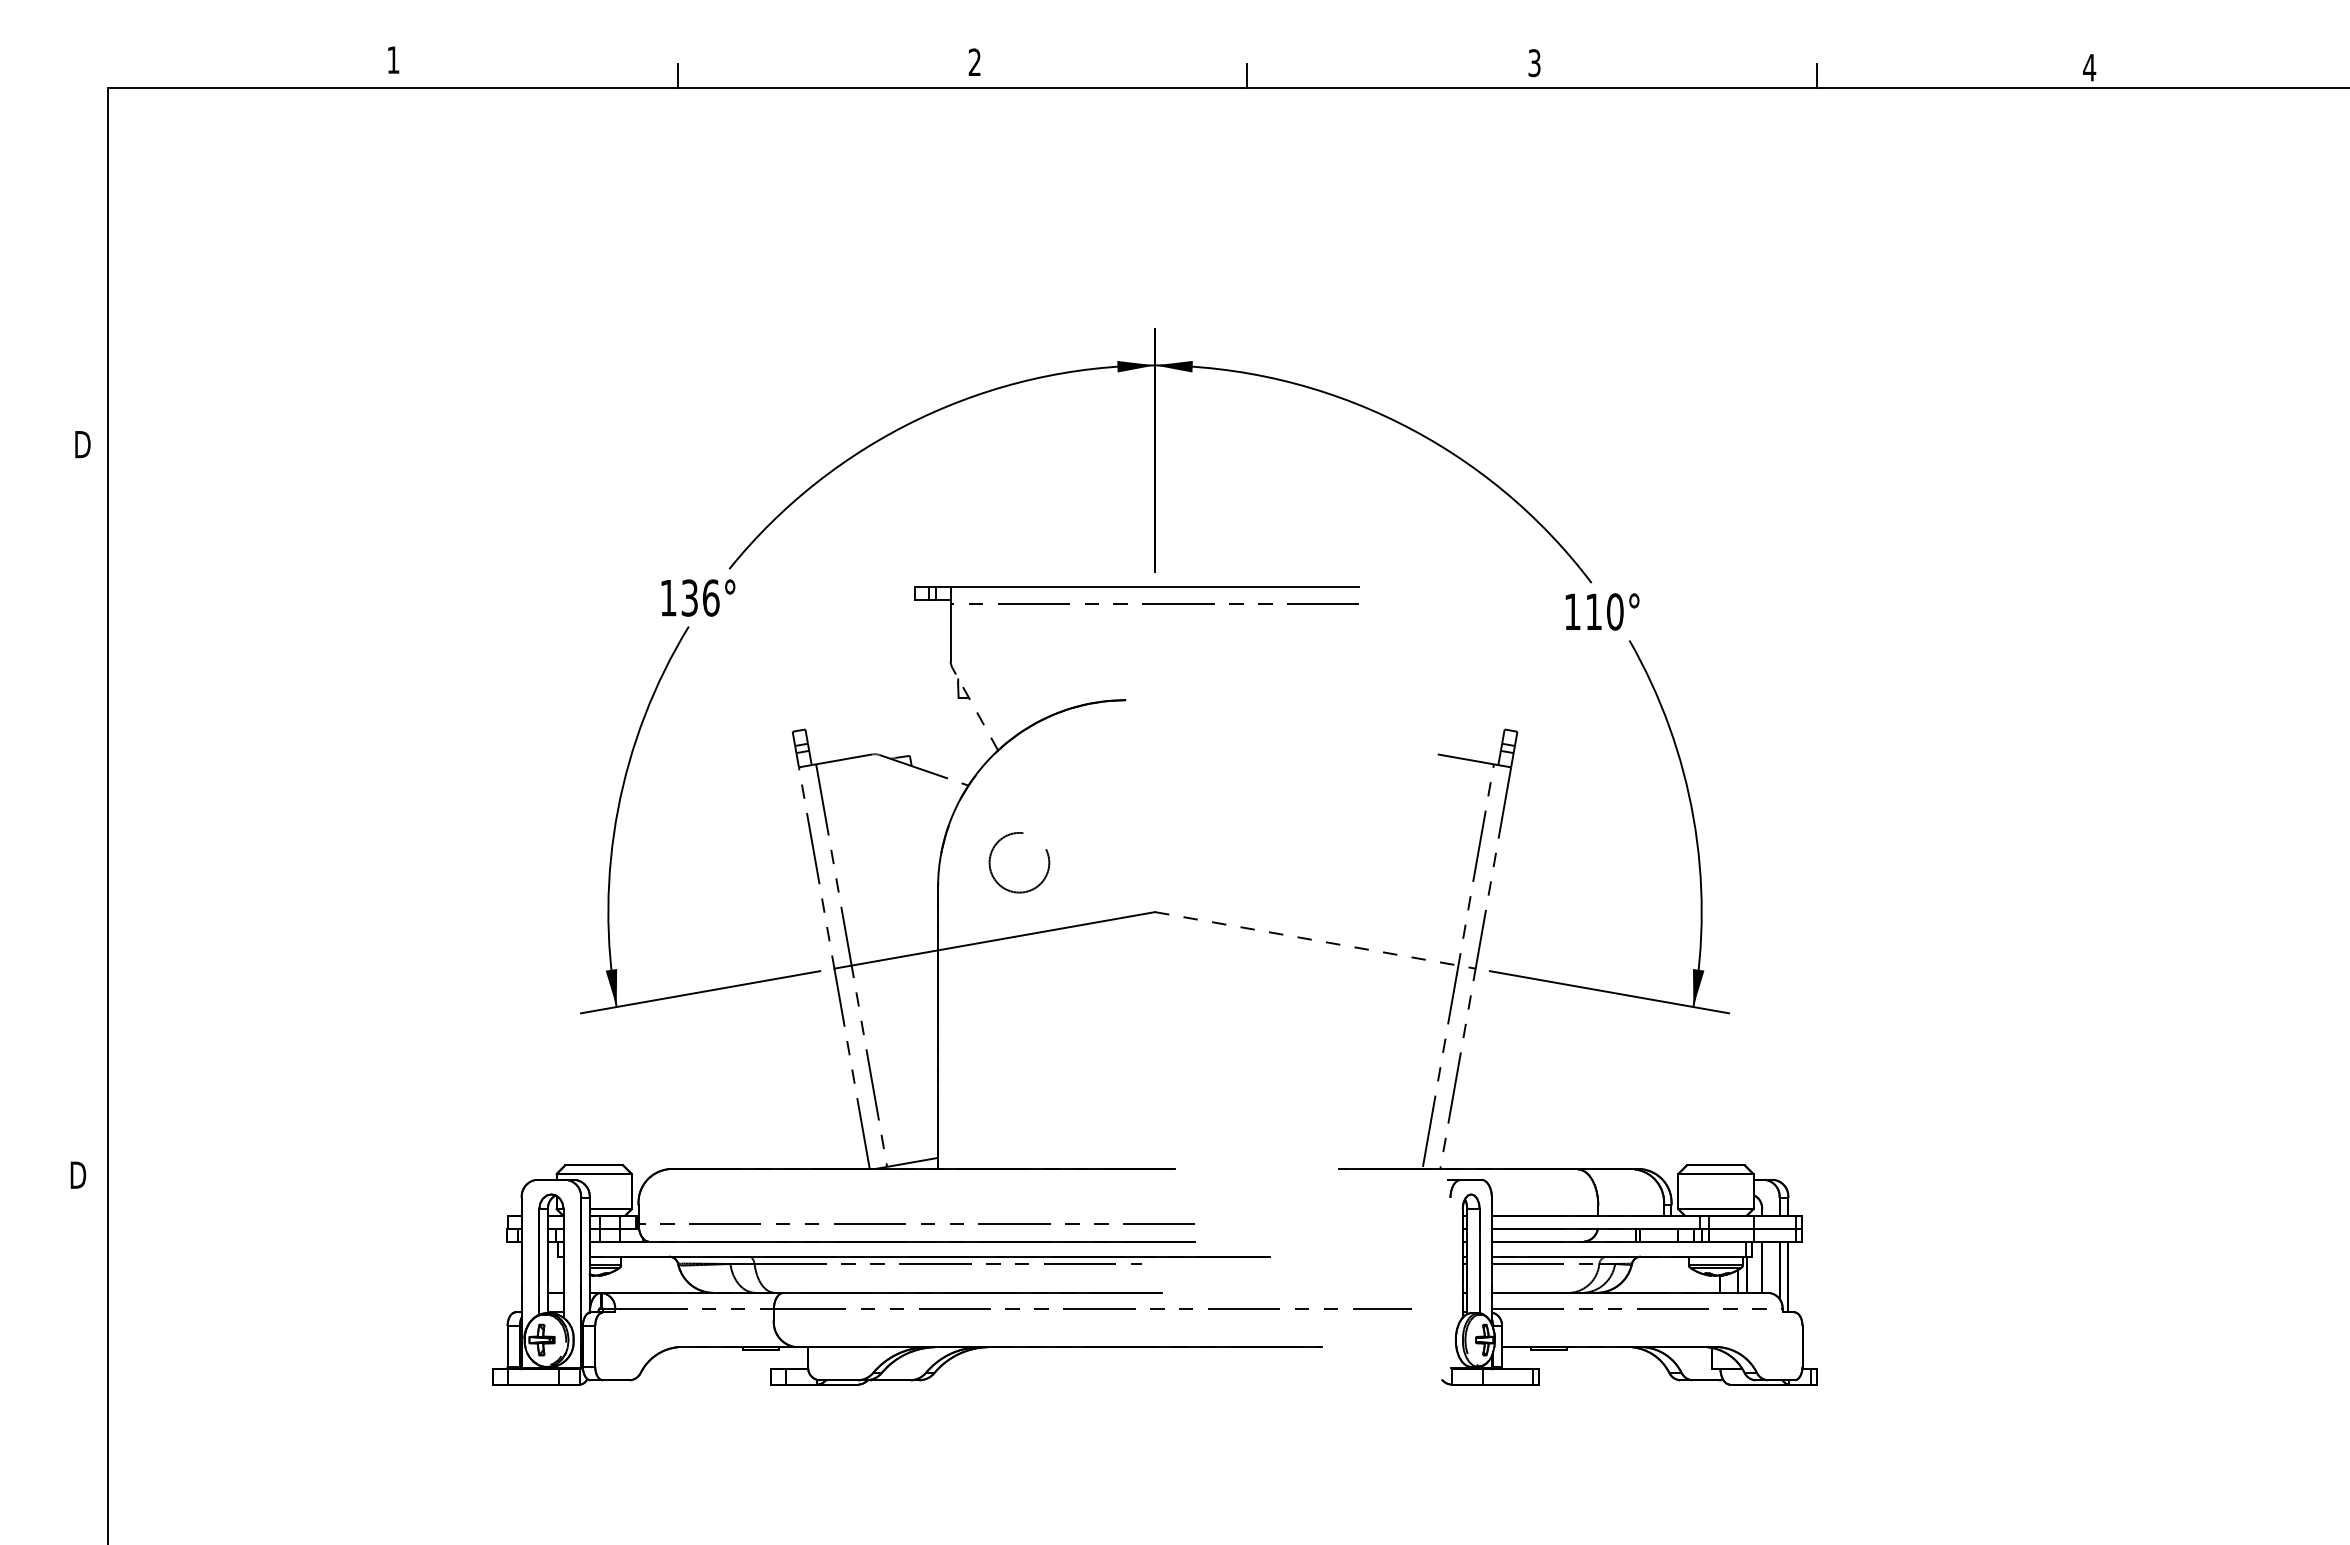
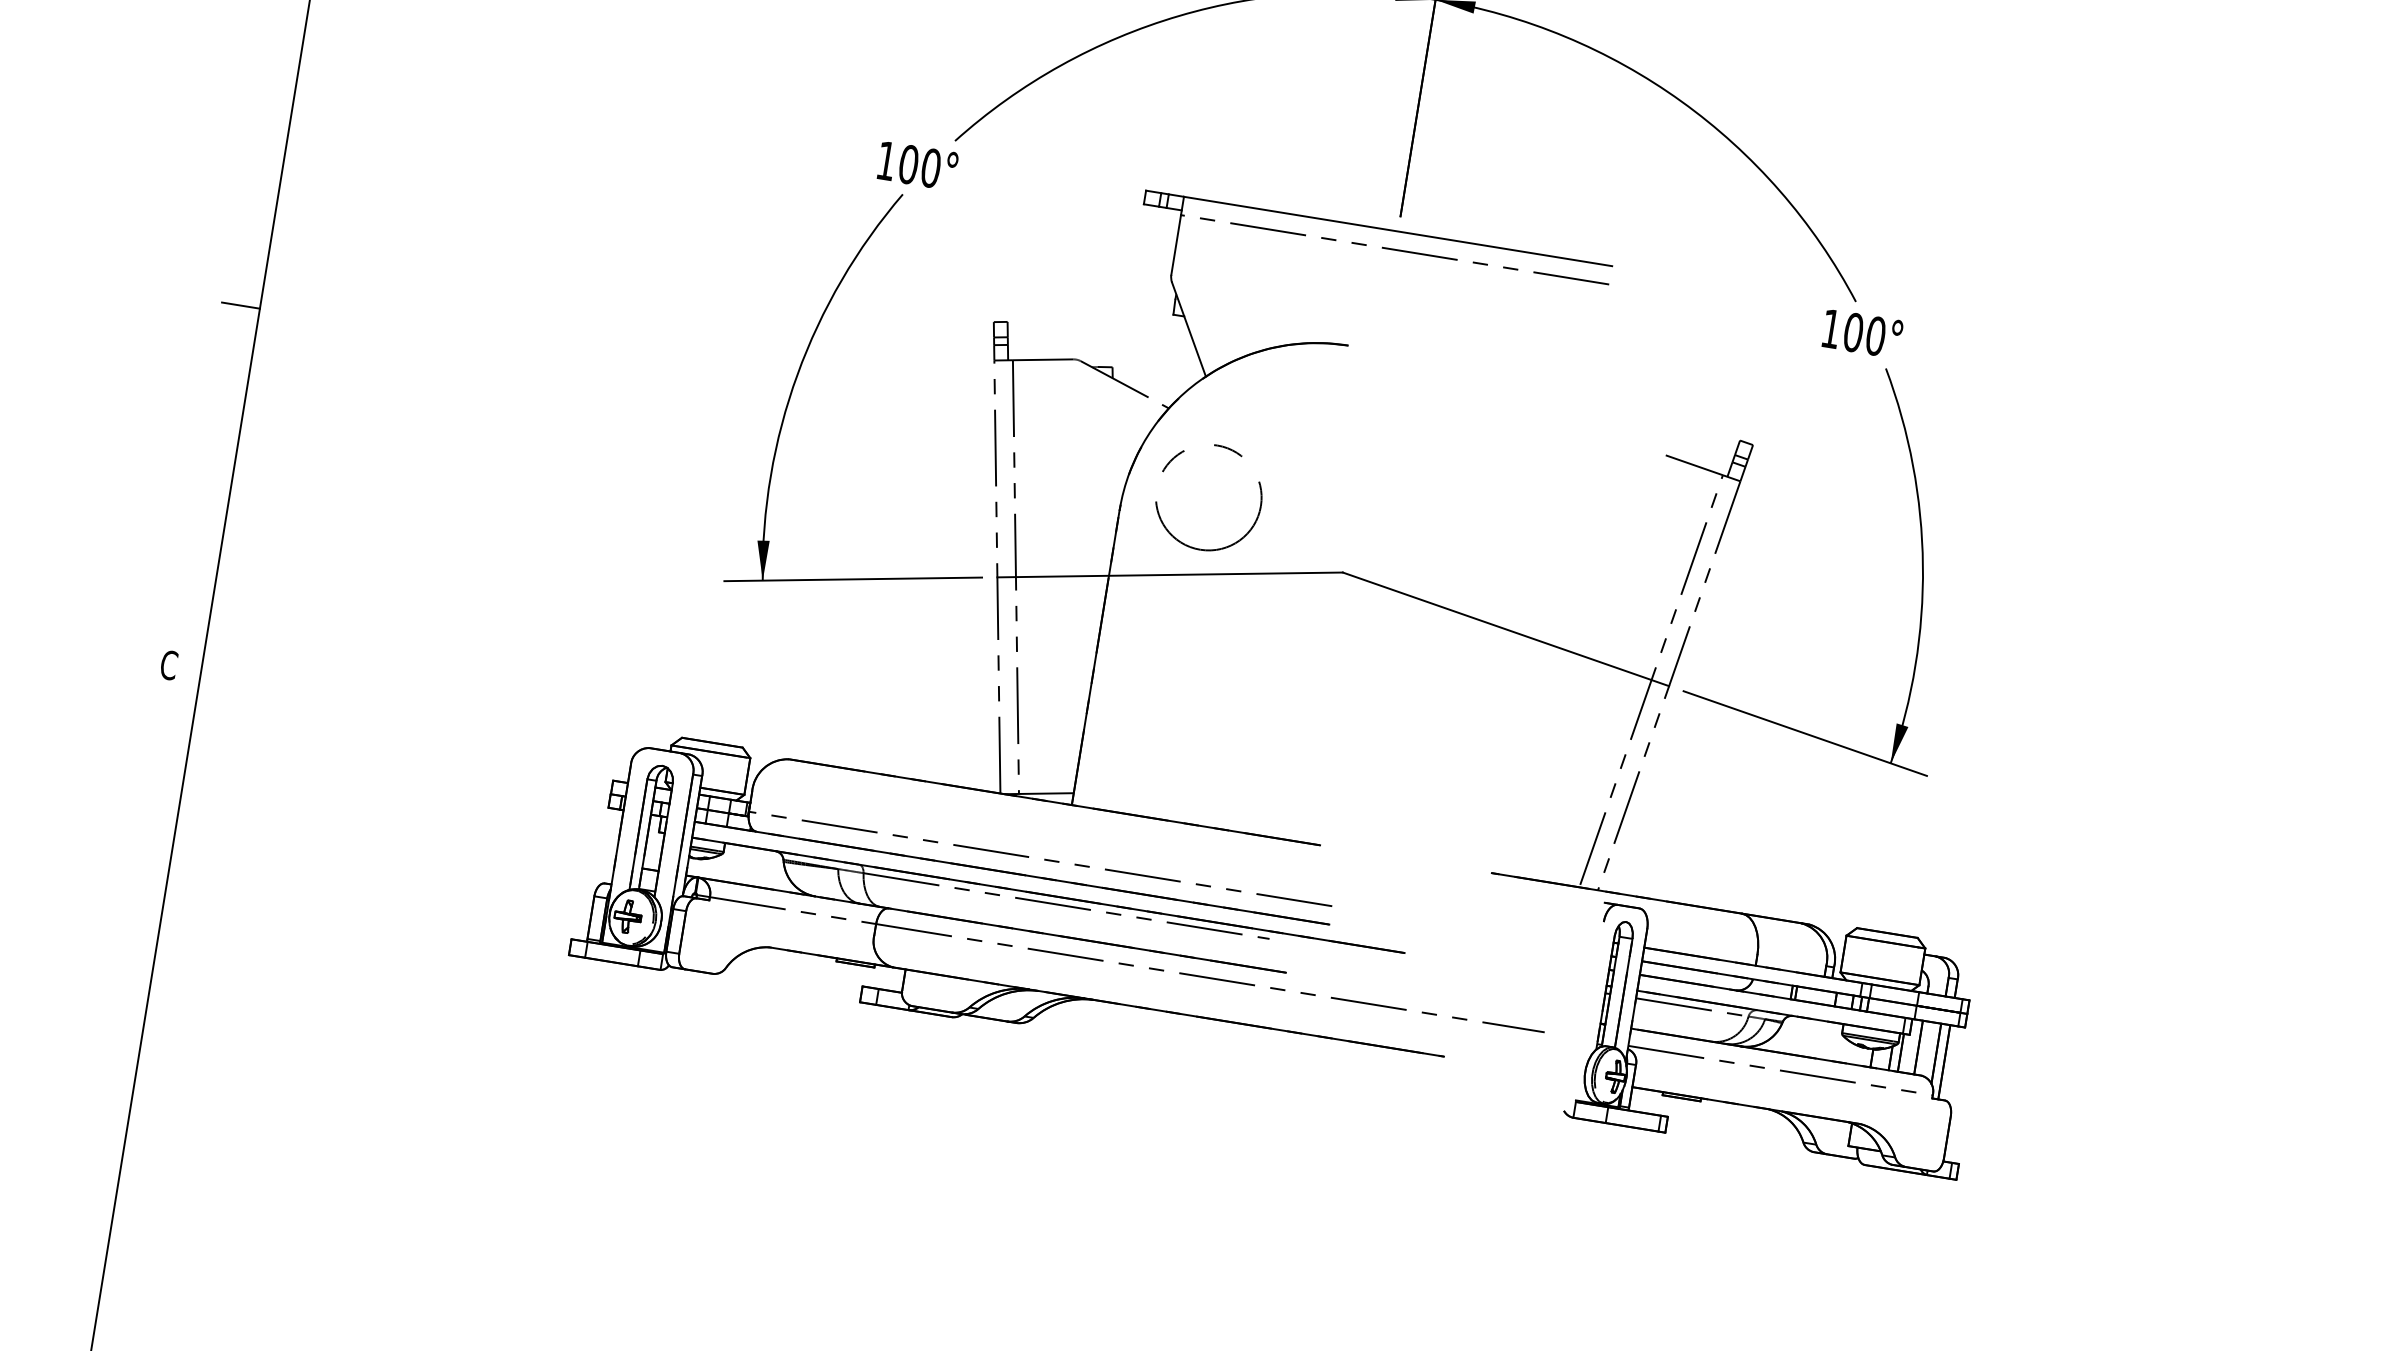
text: (700, 597) -> (920, 165), 136° -> 100°
text: (1593, 611) -> (1853, 332), 110° -> 100°
line: (975, 708) -> (1189, 328), dashed -> solid
line: (89, 829) -> (240, 305), added
circle: (1019, 862) -> (1209, 497), size x1.67
line: (1315, 940) -> (1506, 629), dashed -> solid
text: (77, 1175) -> (169, 665), D -> C

